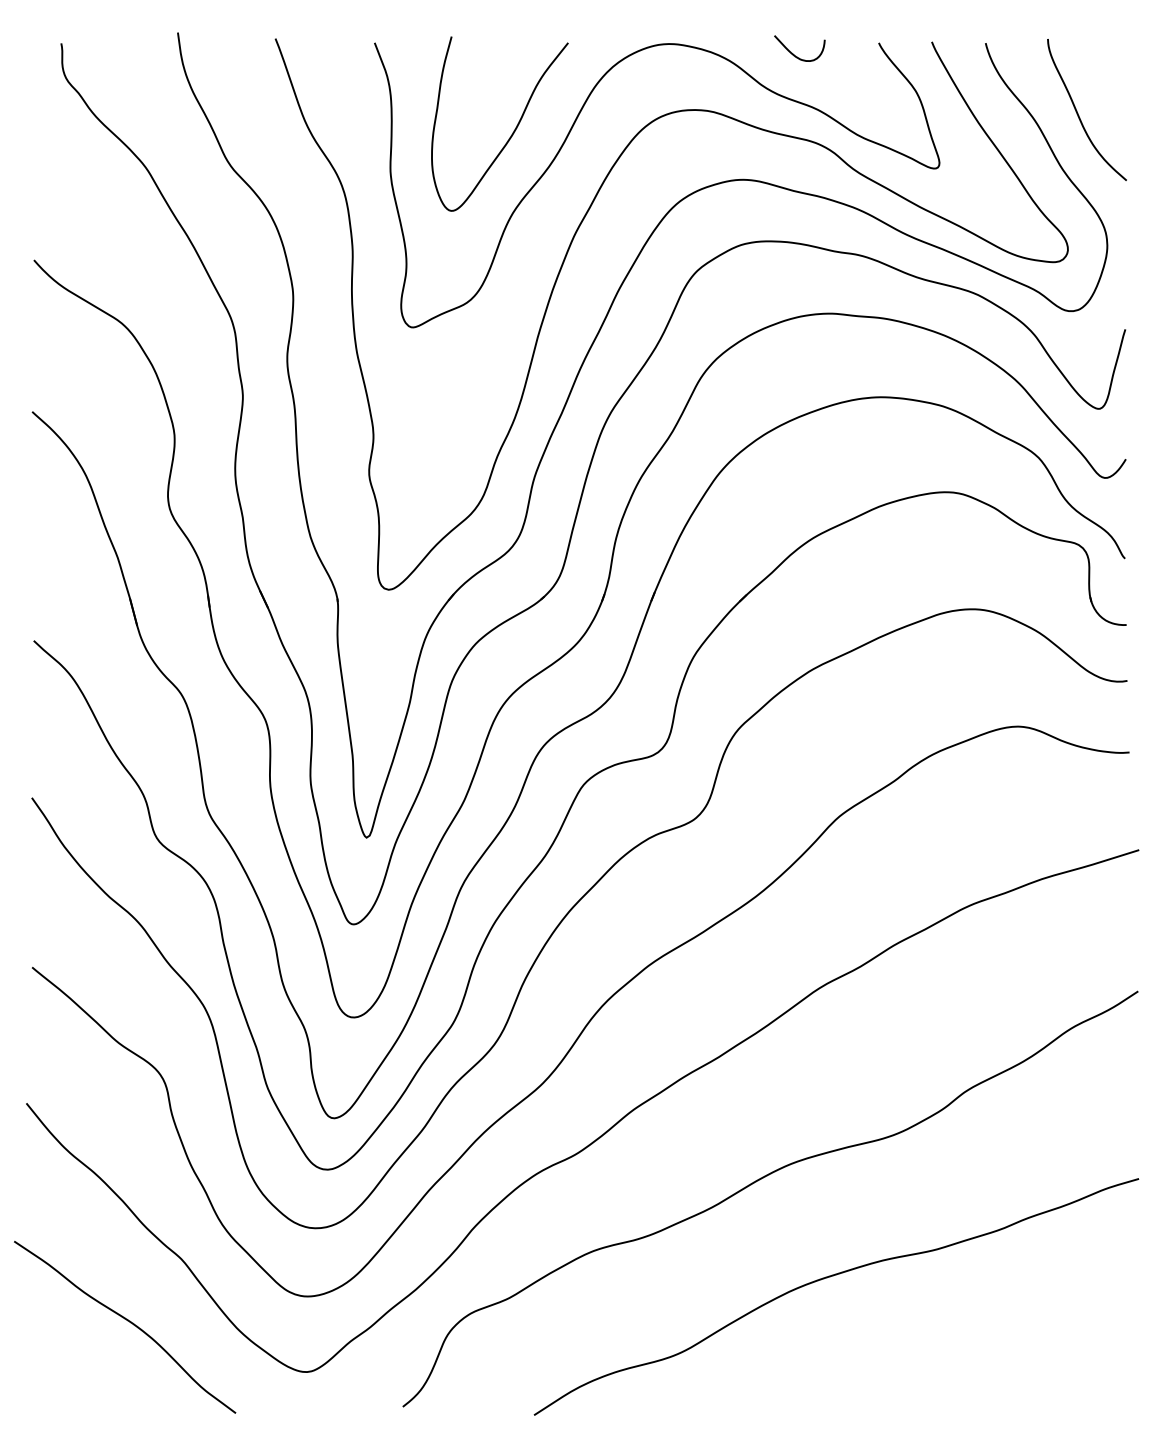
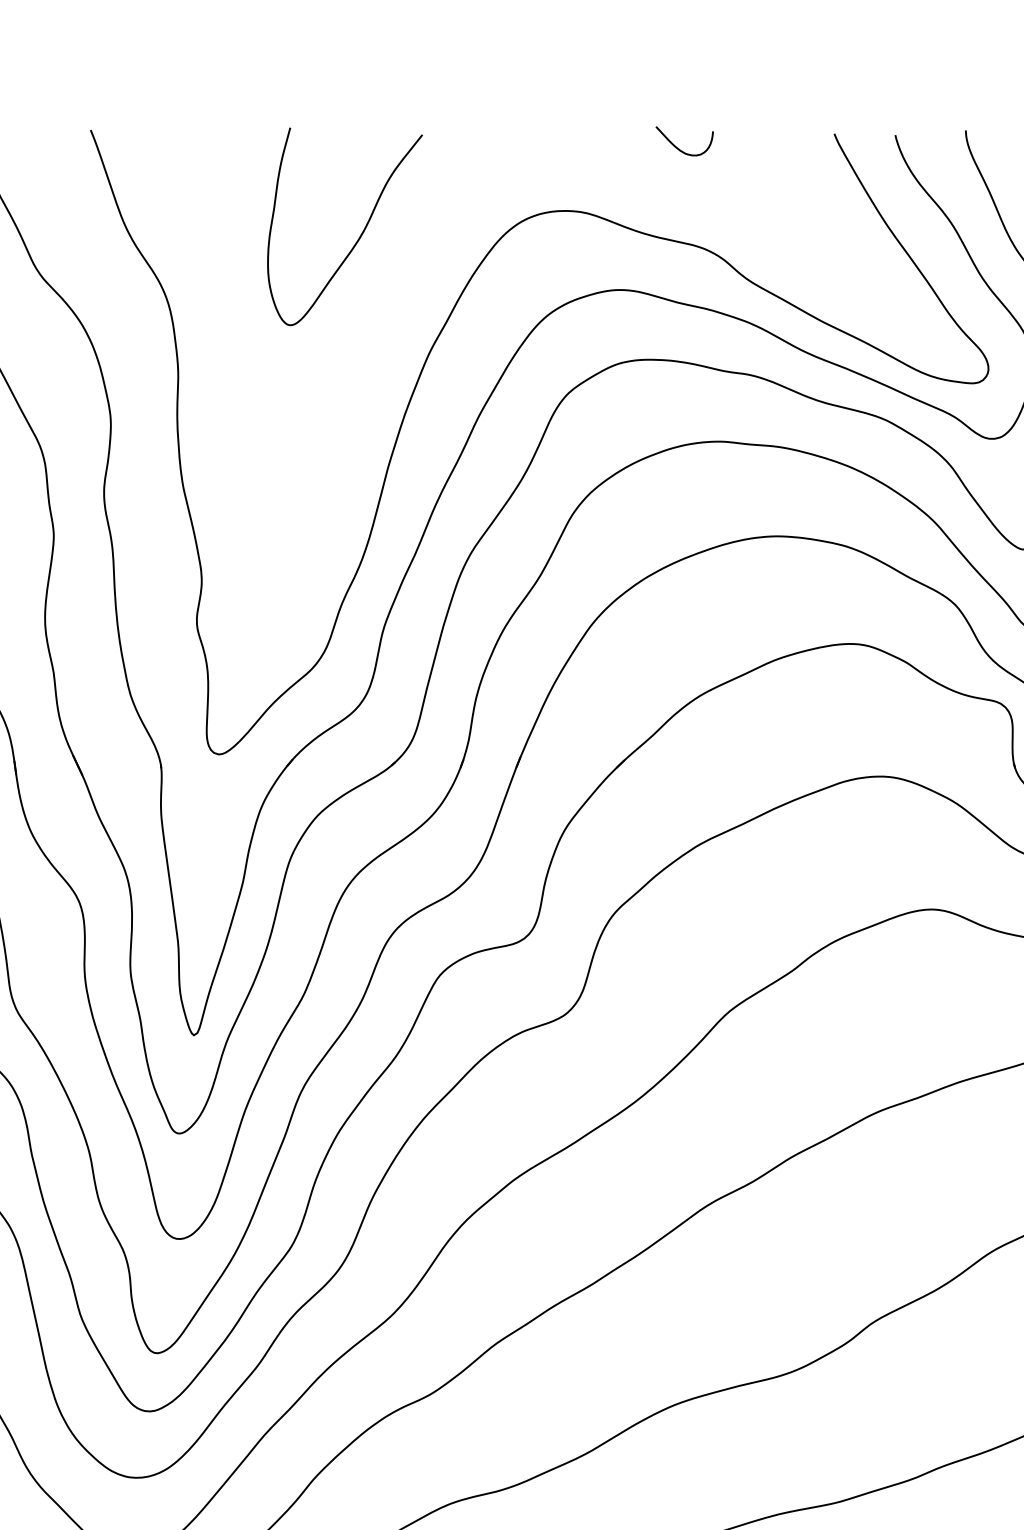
curve: (566, 140) -> (420, 245), removed

